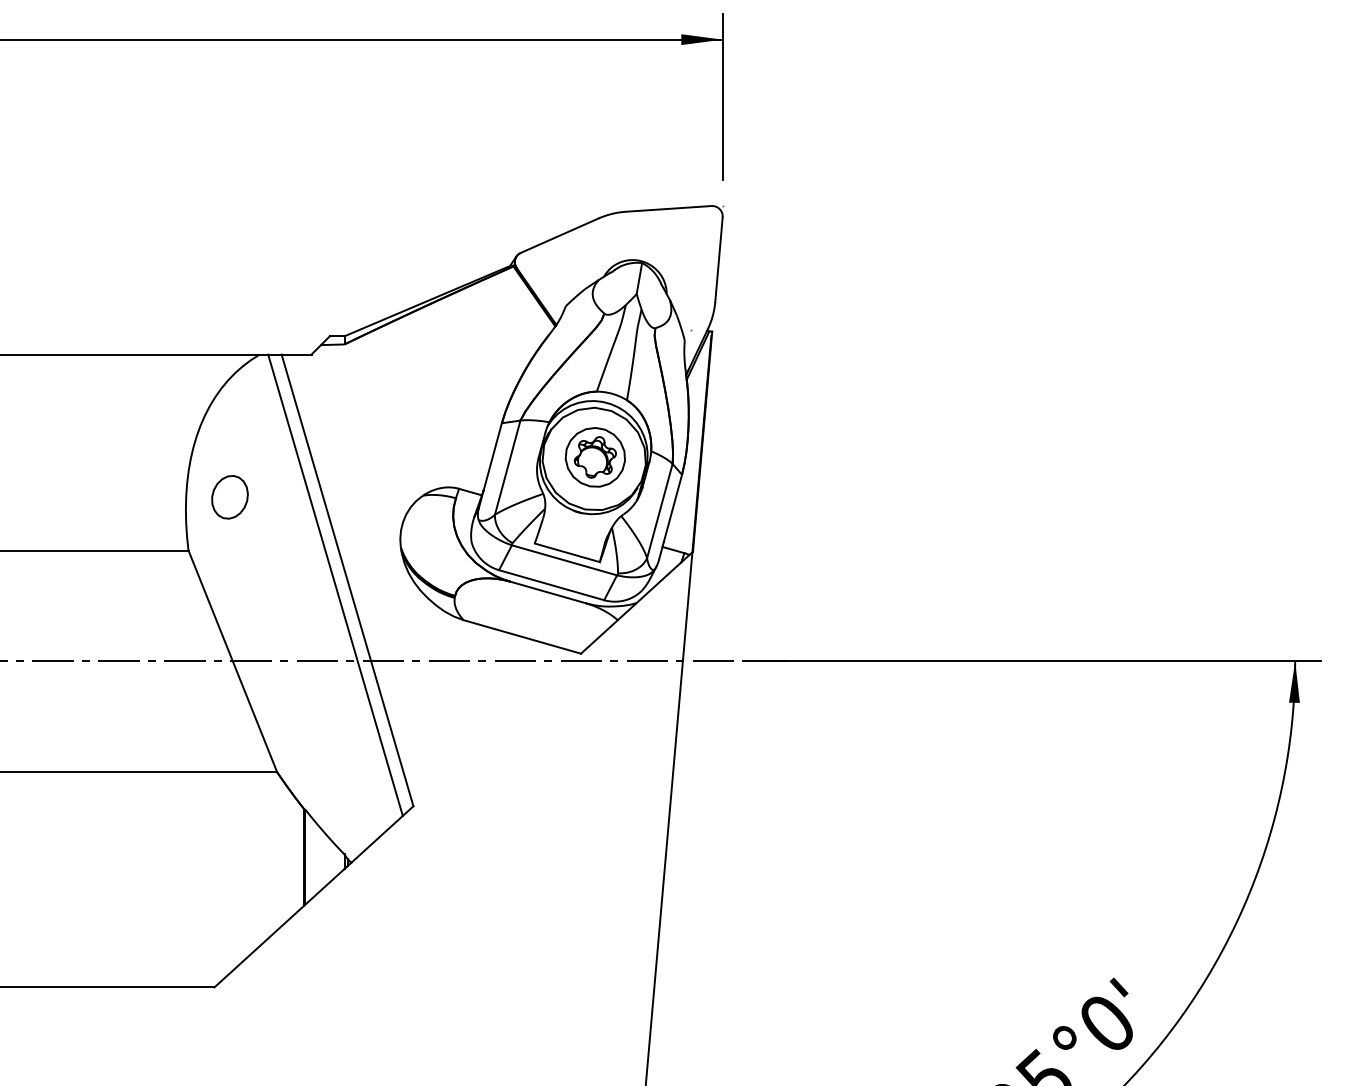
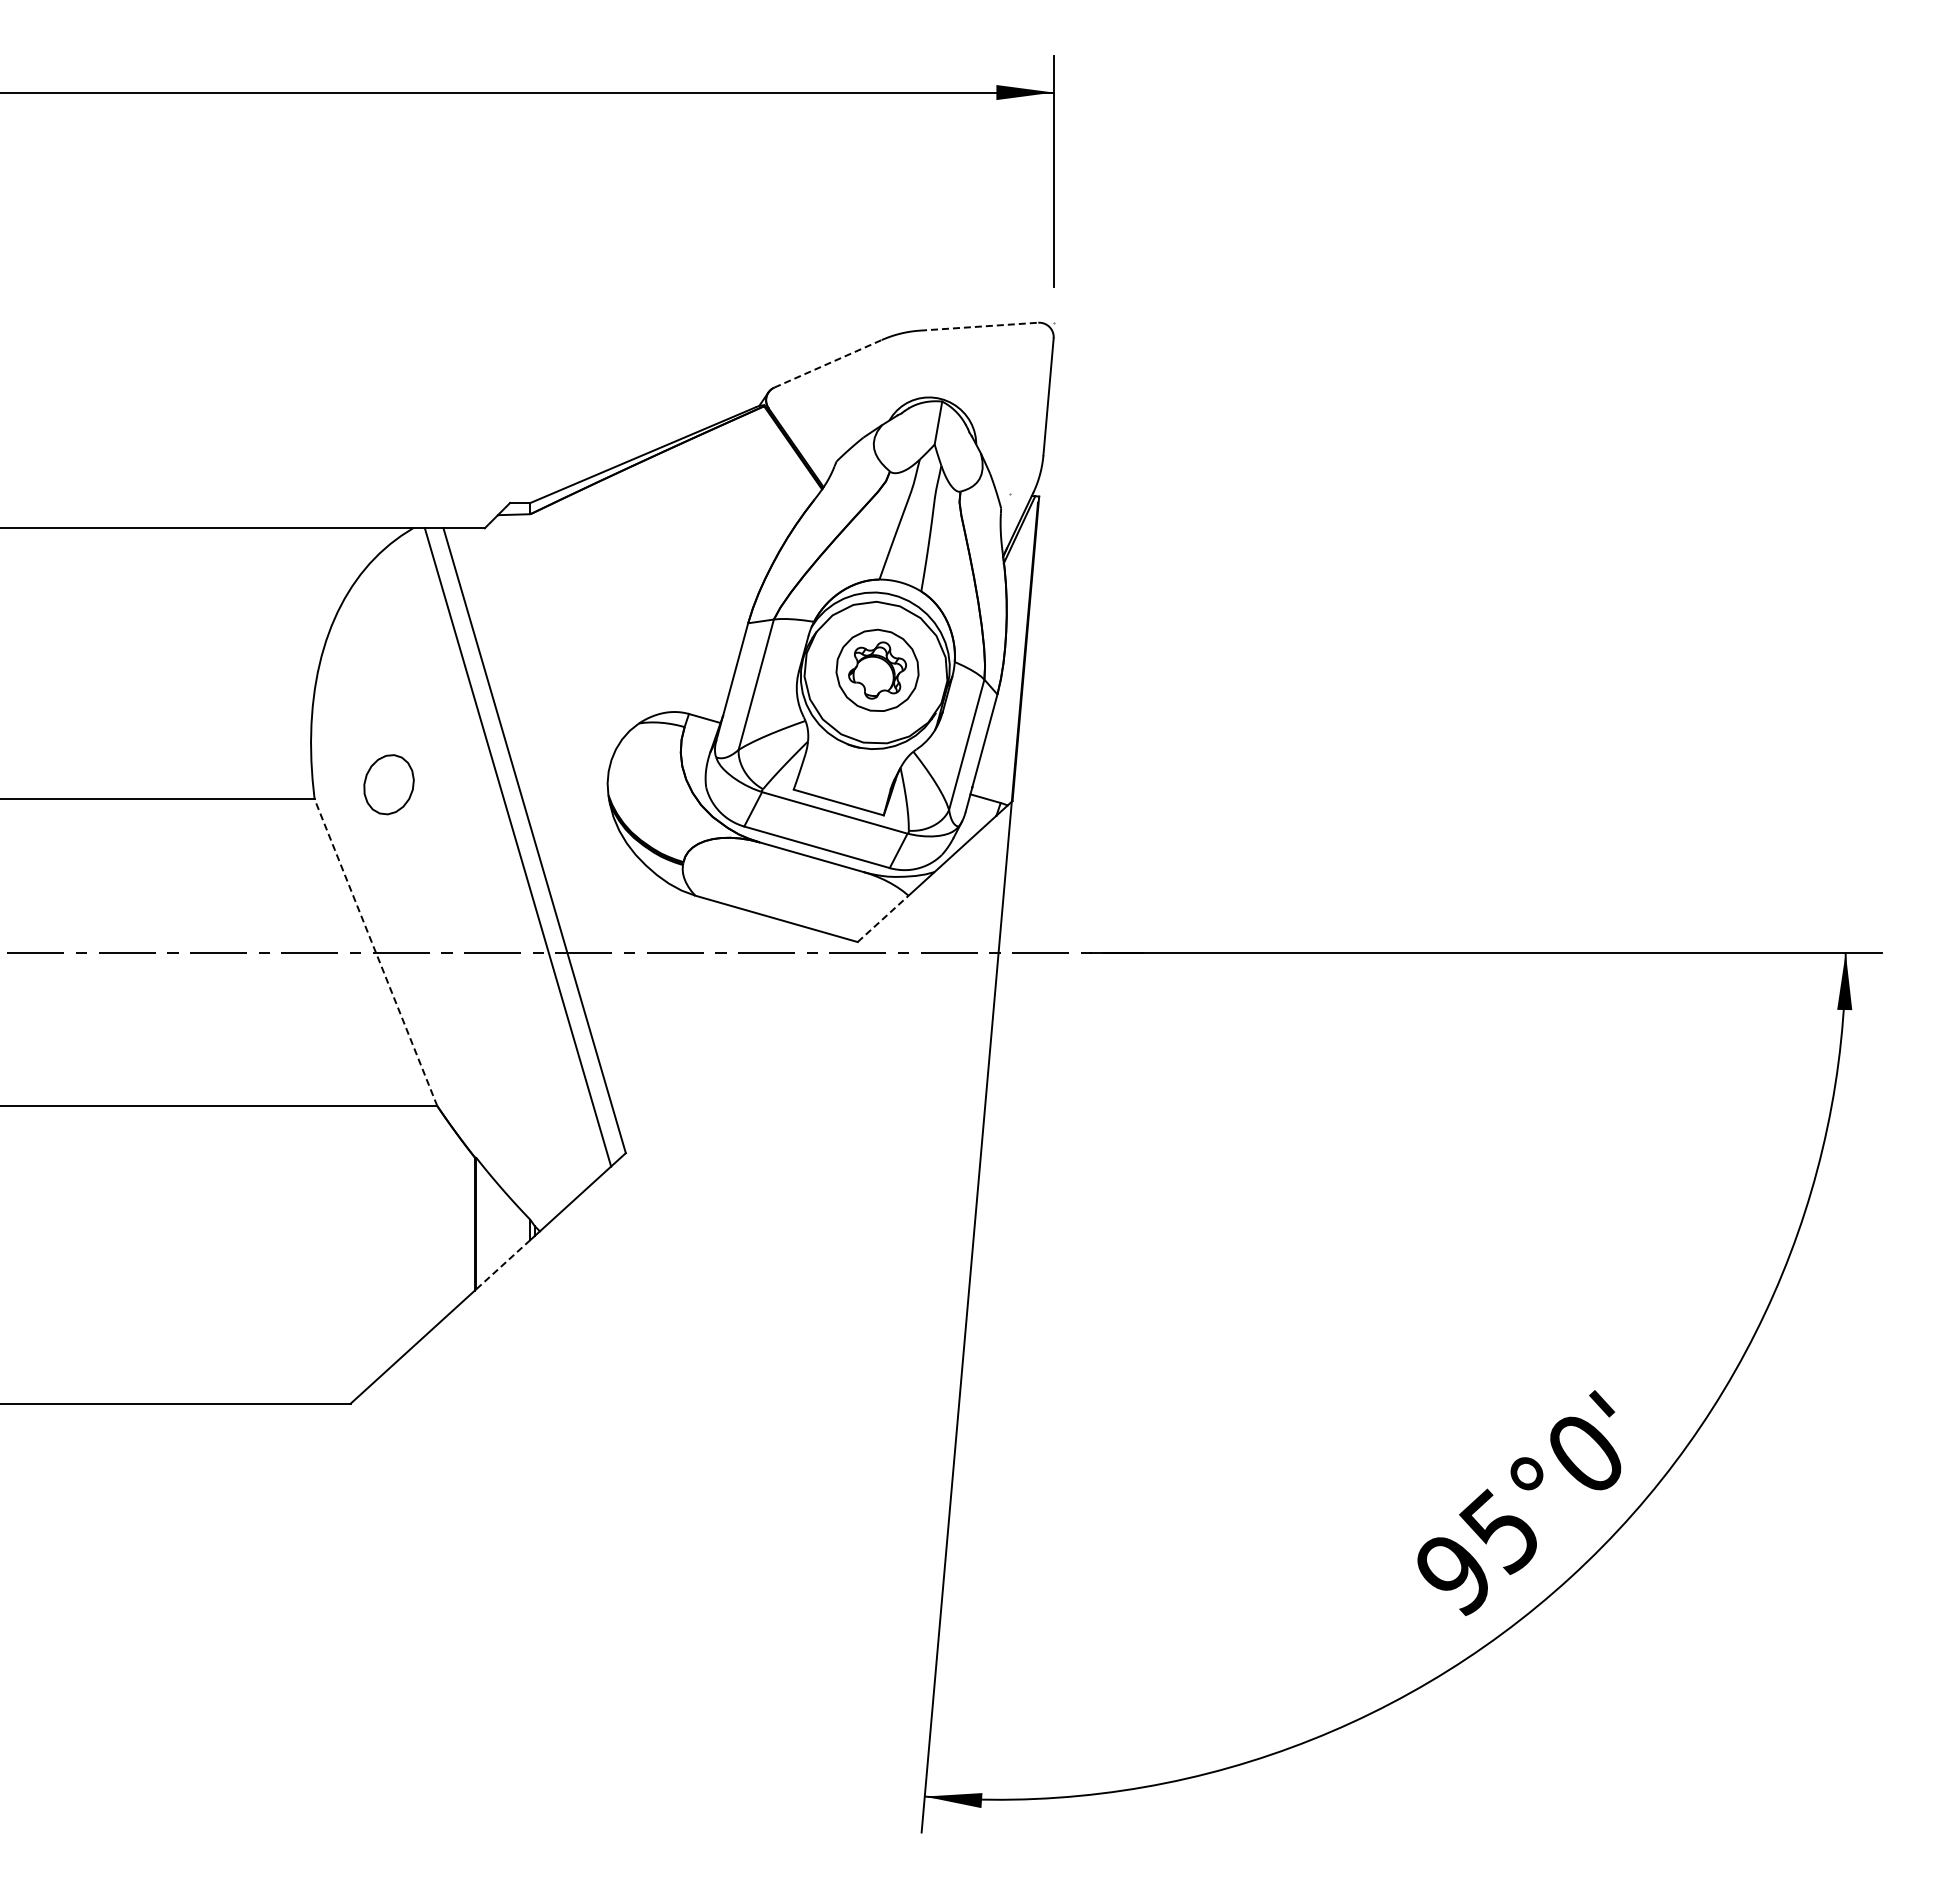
line: (669, 208) -> (979, 326), solid -> dashed
line: (559, 235) -> (828, 363), solid -> dashed
part: (229, 497) -> (388, 784), moved
line: (599, 636) -> (883, 918), solid -> dashed
line: (232, 661) -> (375, 952), solid -> dashed
line: (325, 886) -> (503, 1264), solid -> dashed

